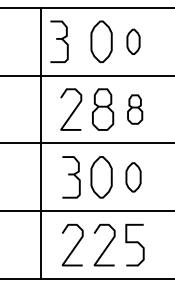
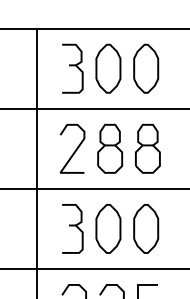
part: (59, 41) -> (72, 68), moved
part: (133, 41) -> (146, 68), size x1.67
part: (135, 109) -> (148, 148), size x1.43
part: (133, 177) -> (146, 229), size x1.43

